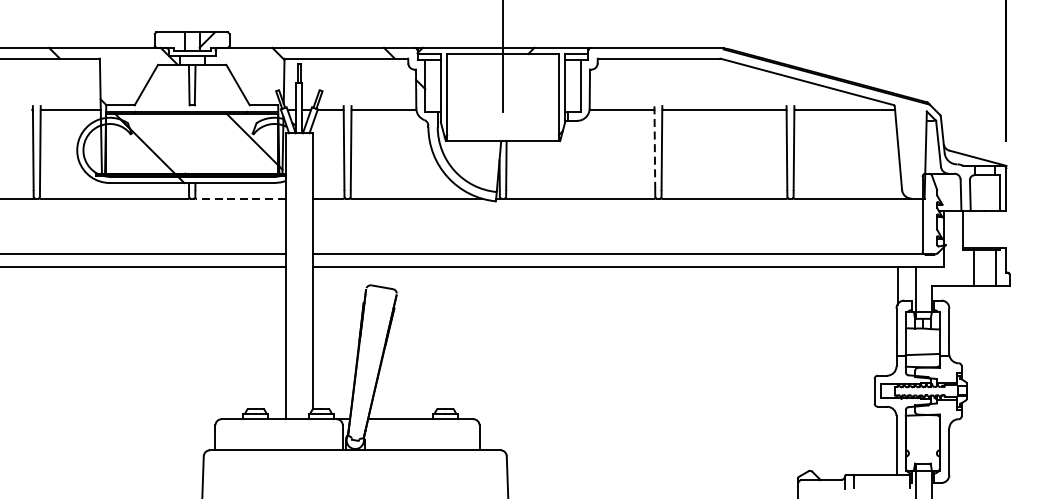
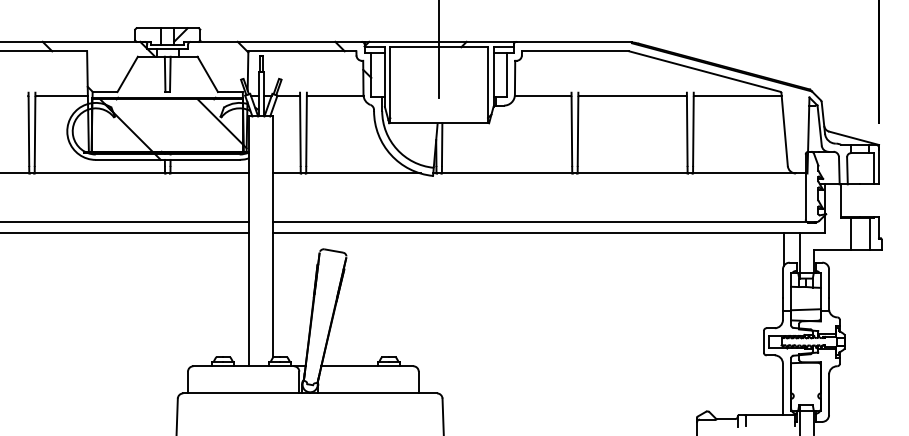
line: (654, 148) -> (571, 129), dashed -> solid
line: (241, 198) -> (210, 173), dashed -> solid

